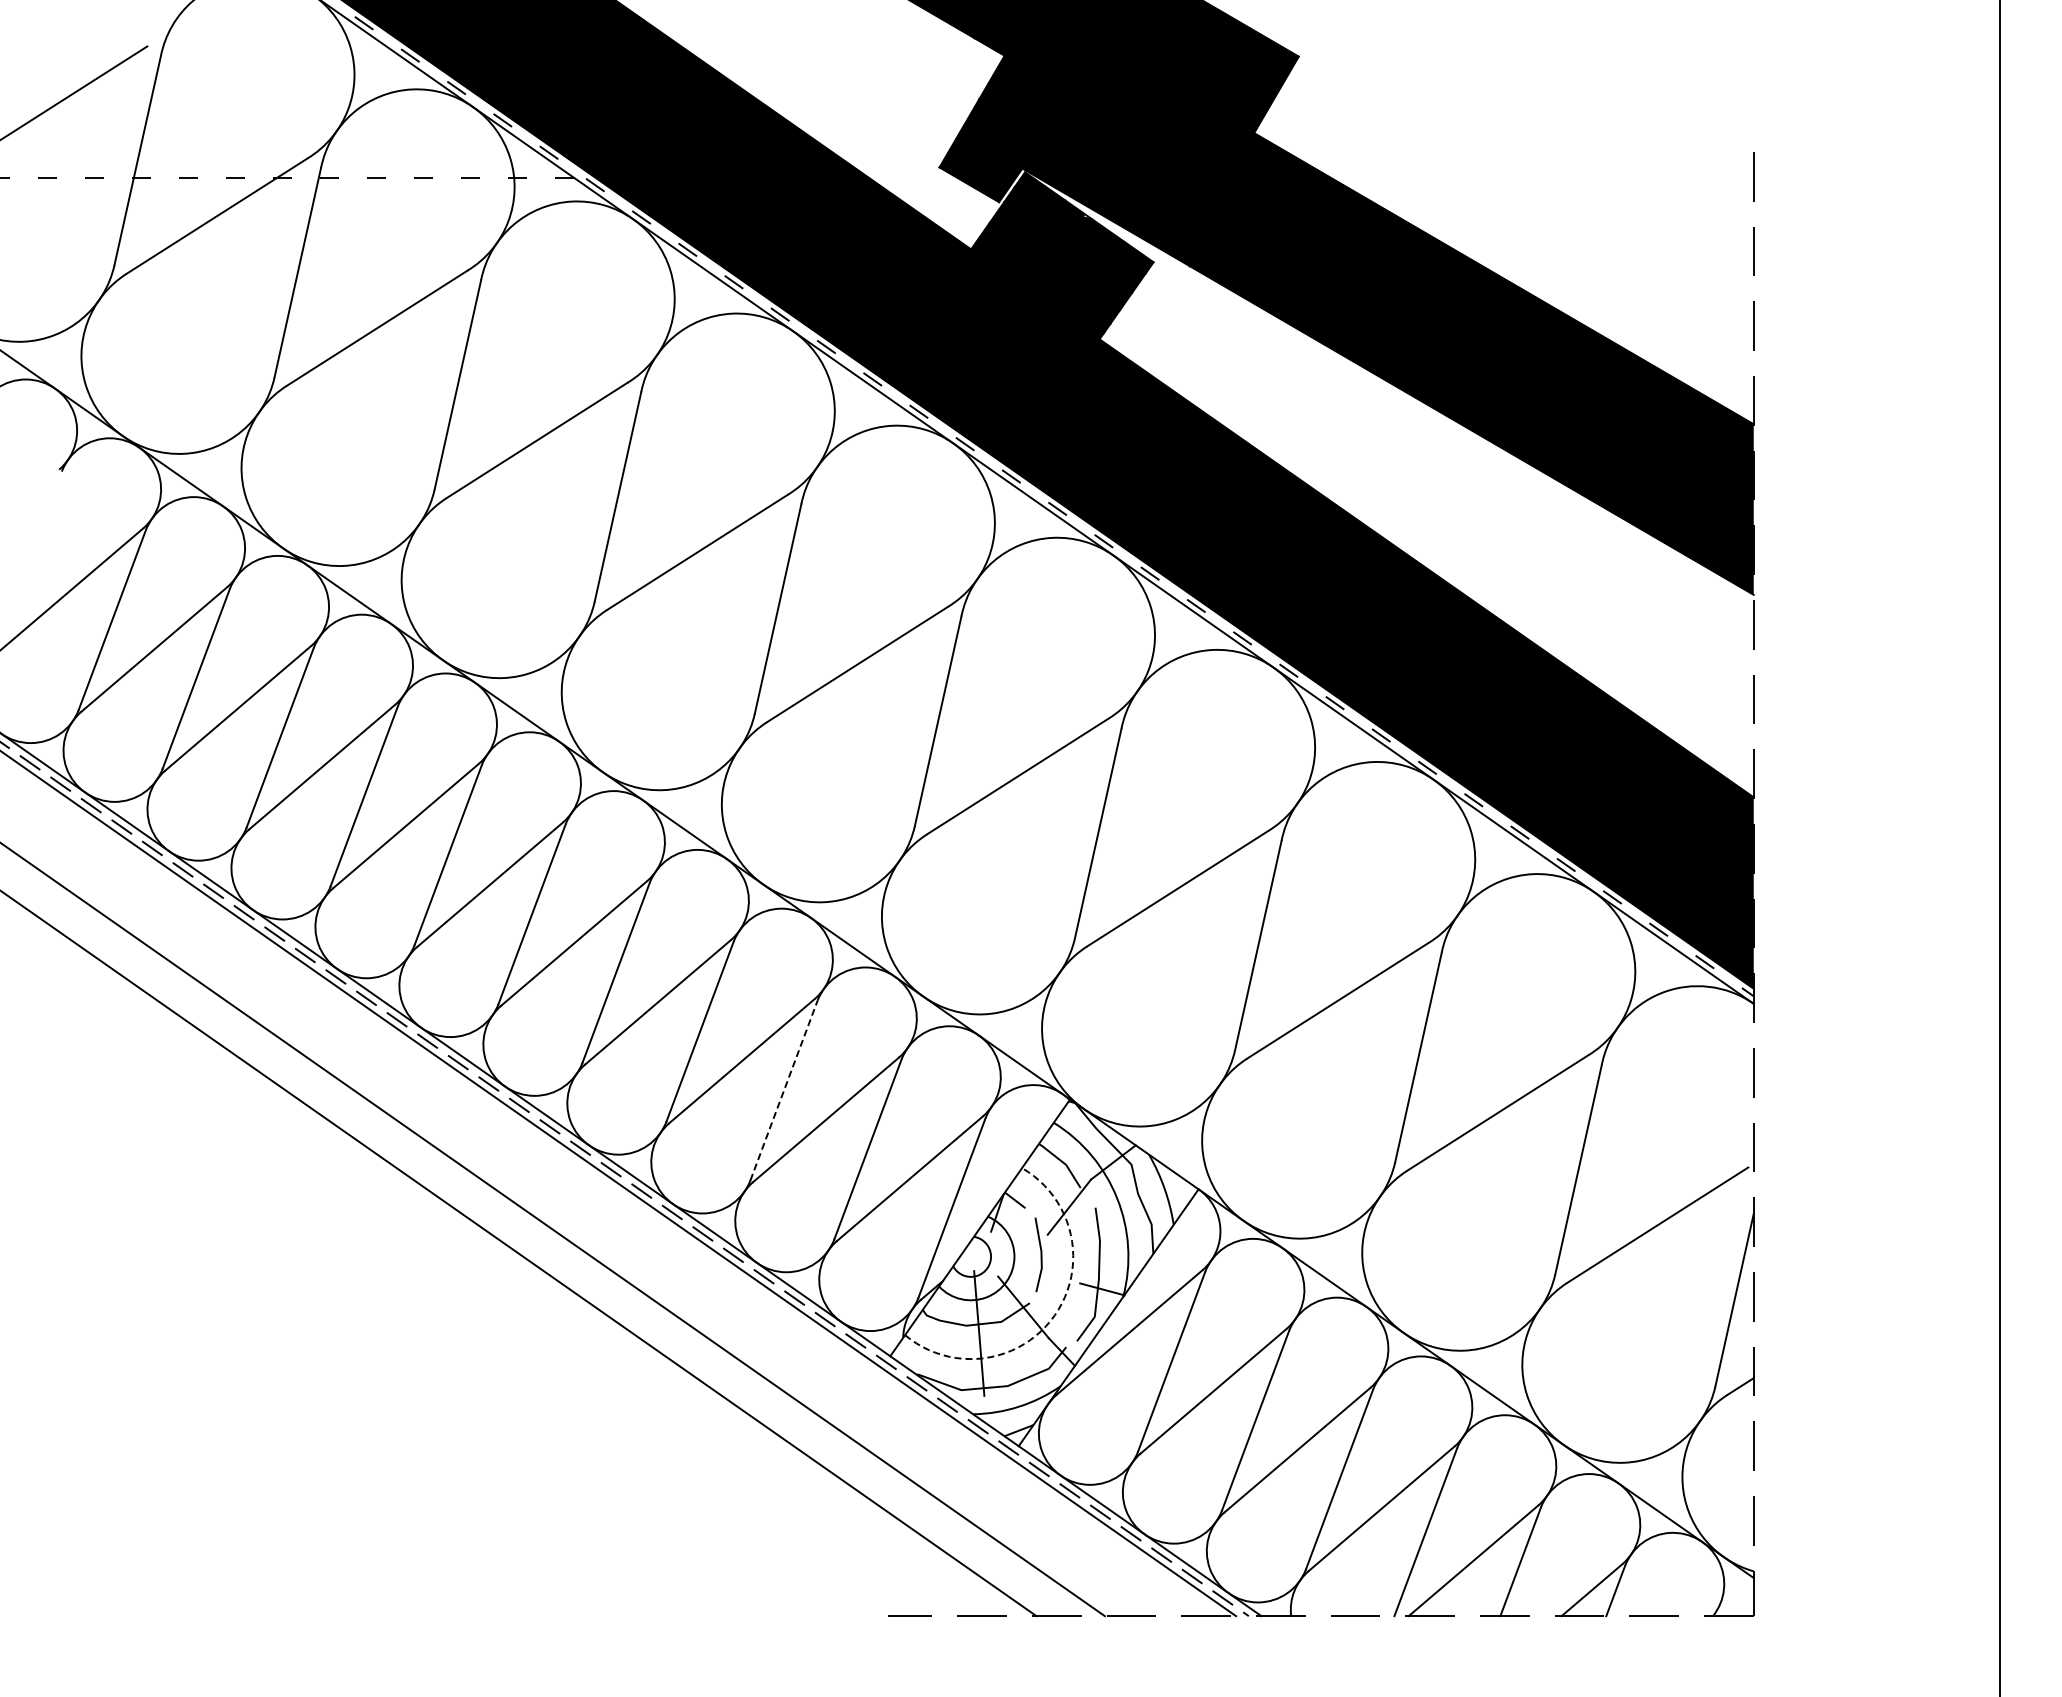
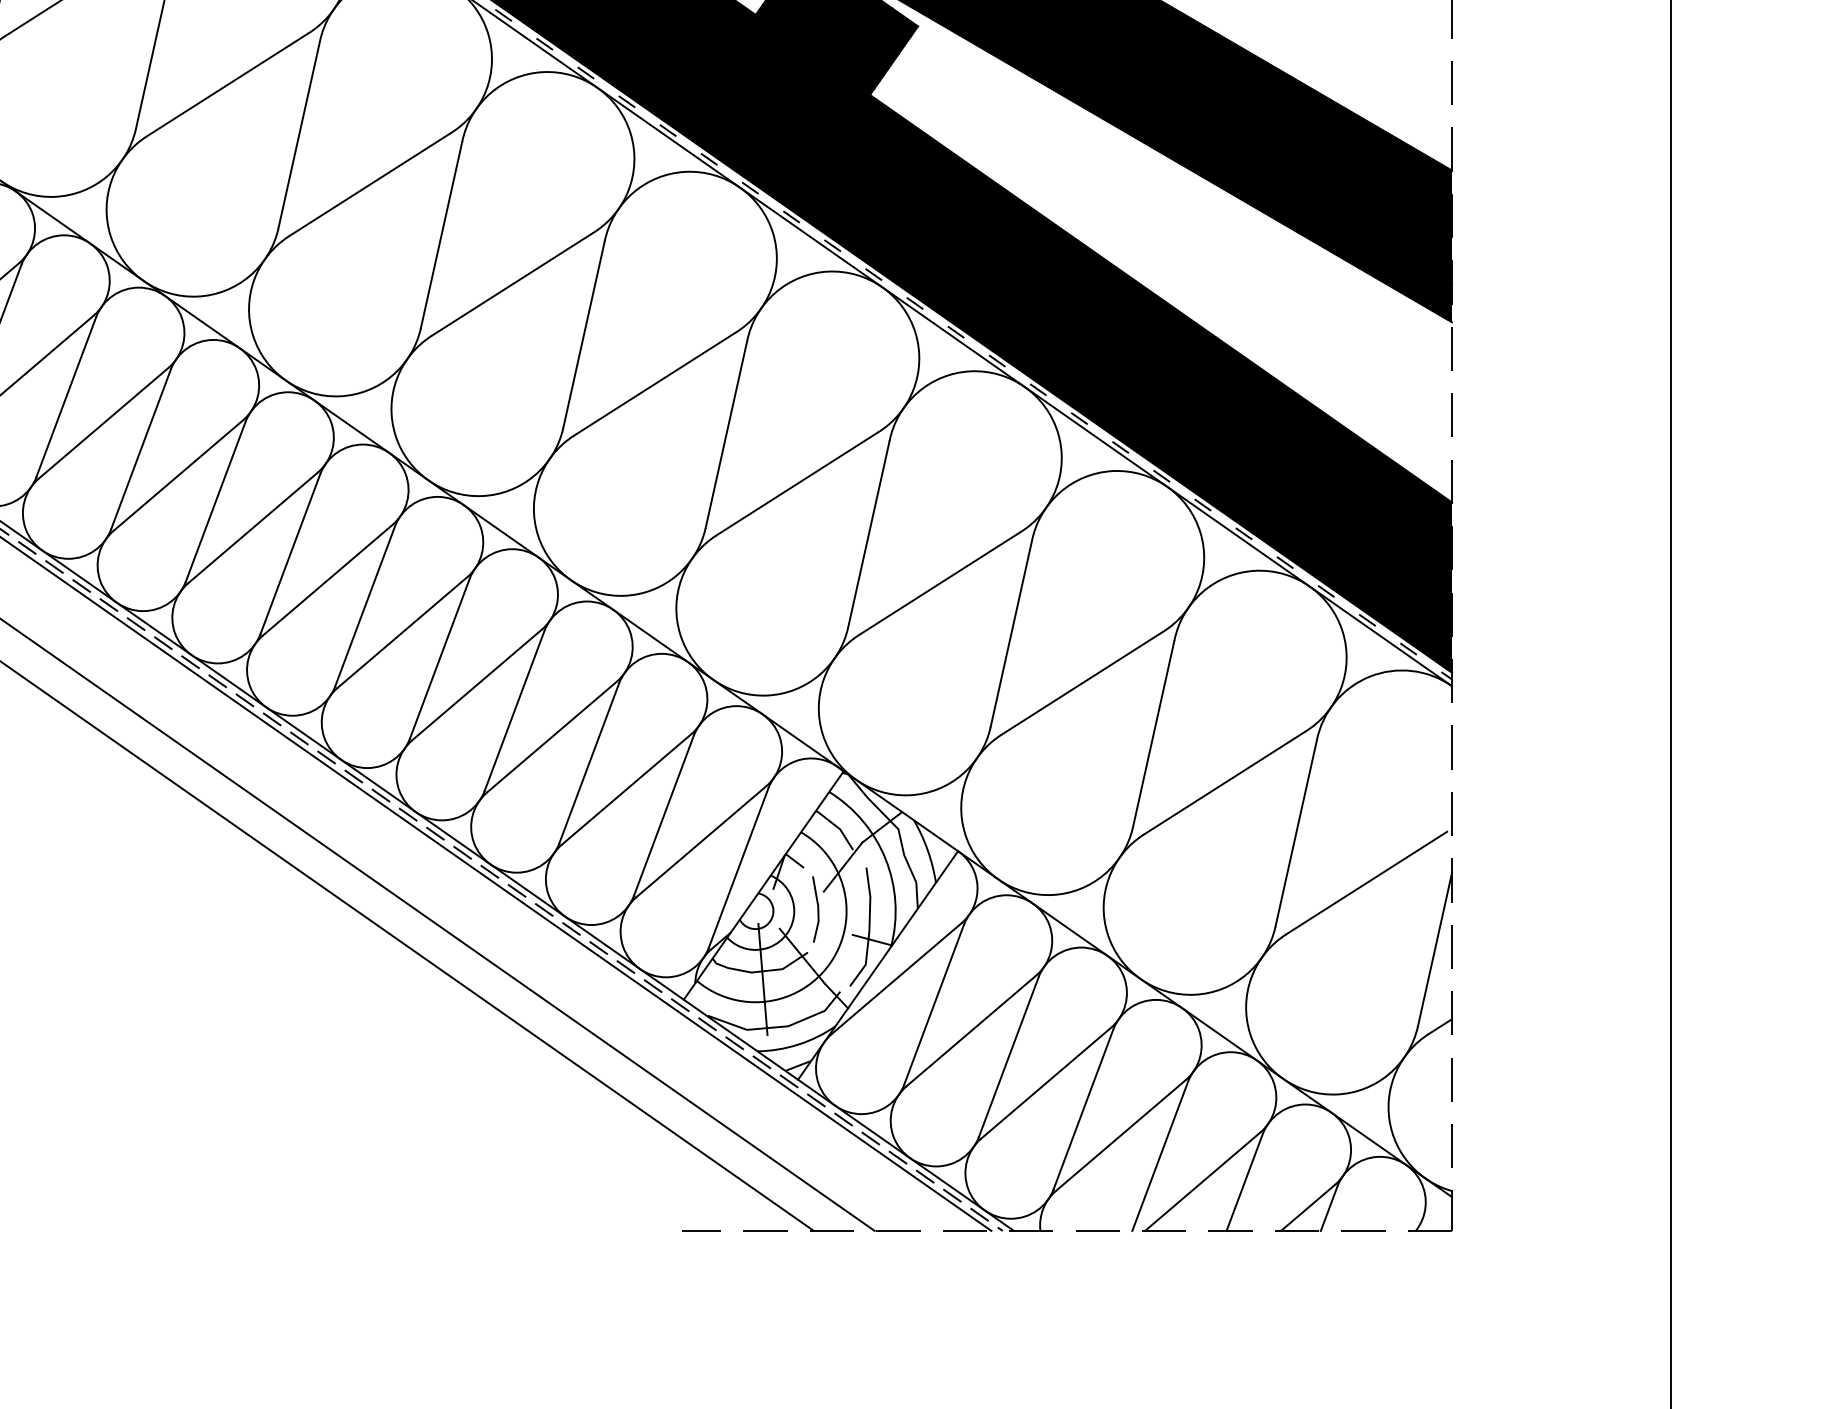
line: (784, 1090) -> (589, 763), dashed -> solid
arc: (1054, 1315) -> (829, 963), dashed -> solid

